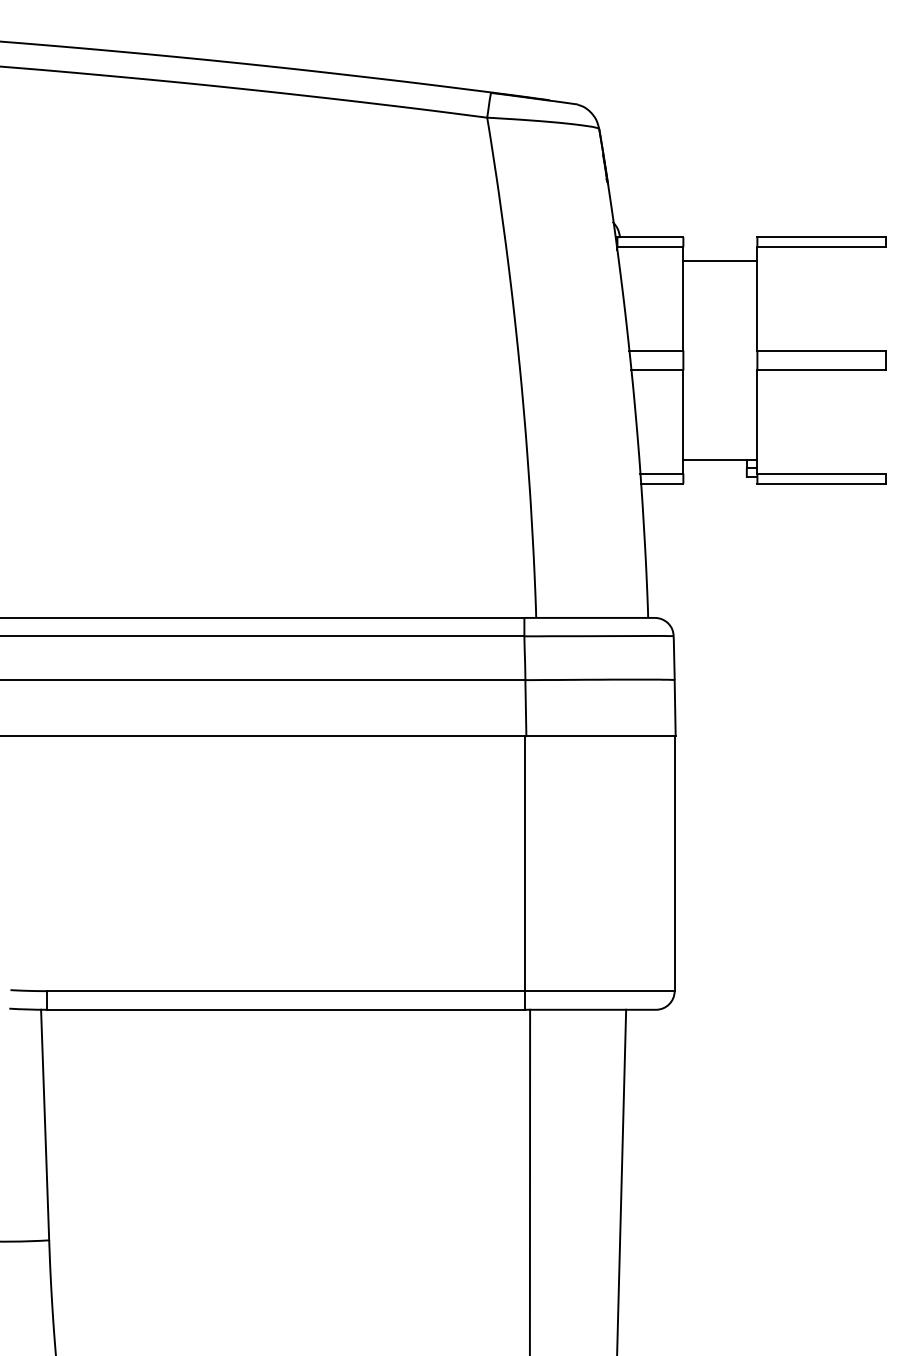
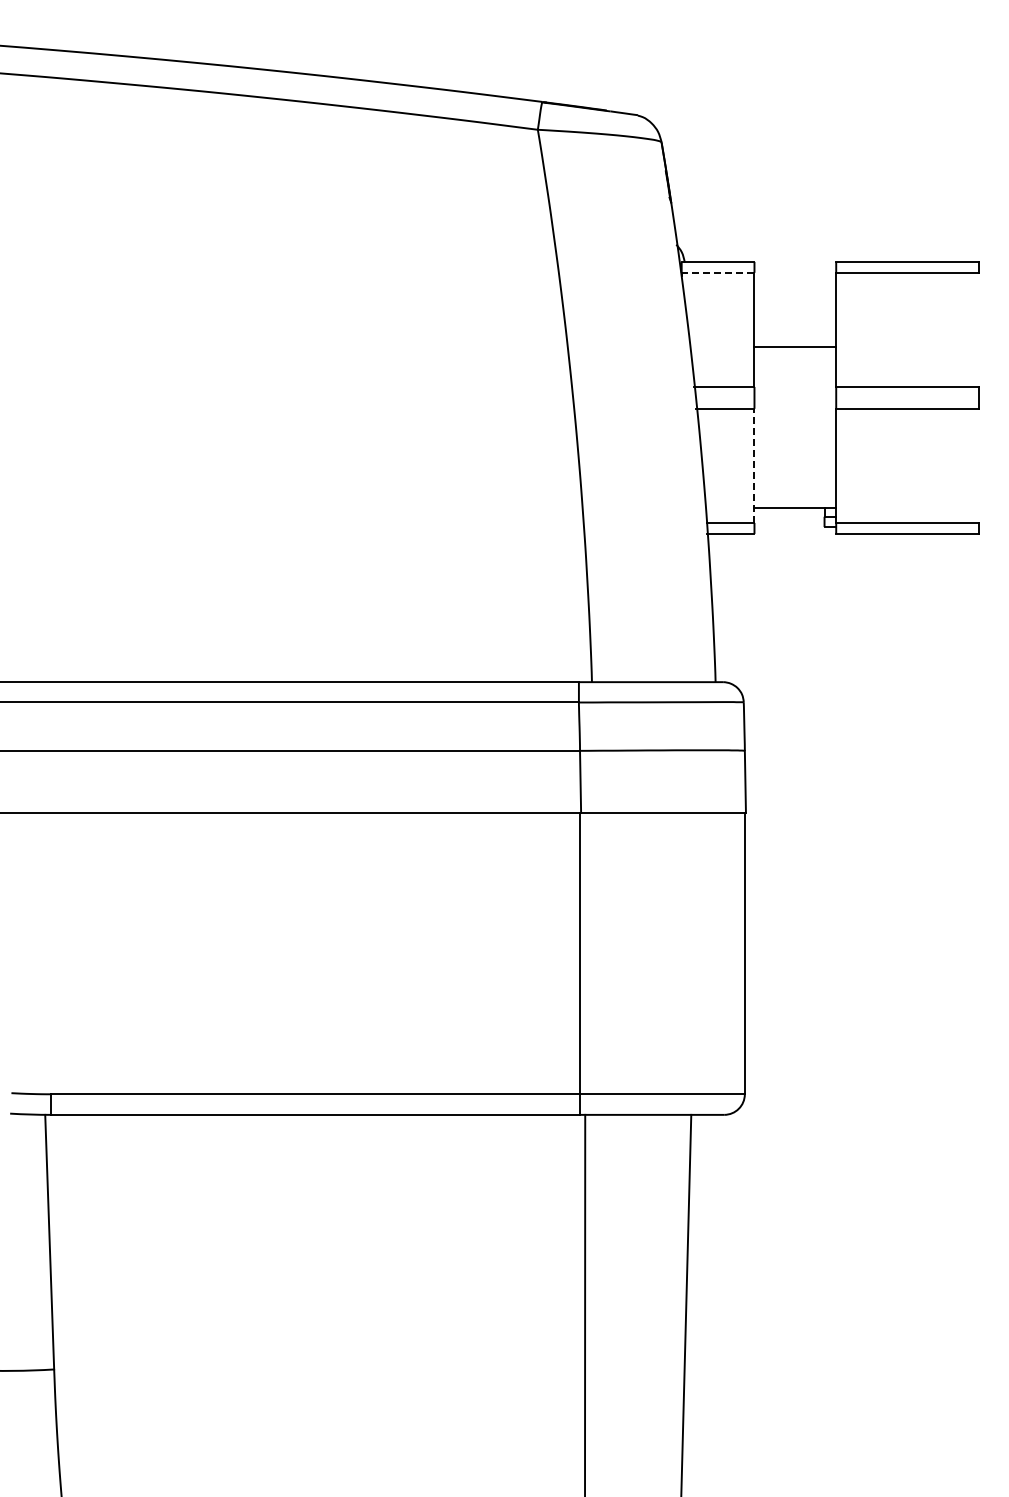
line: (649, 246) -> (717, 272), solid -> dashed
line: (720, 261) -> (795, 347), moved
line: (683, 421) -> (754, 465), solid -> dashed

